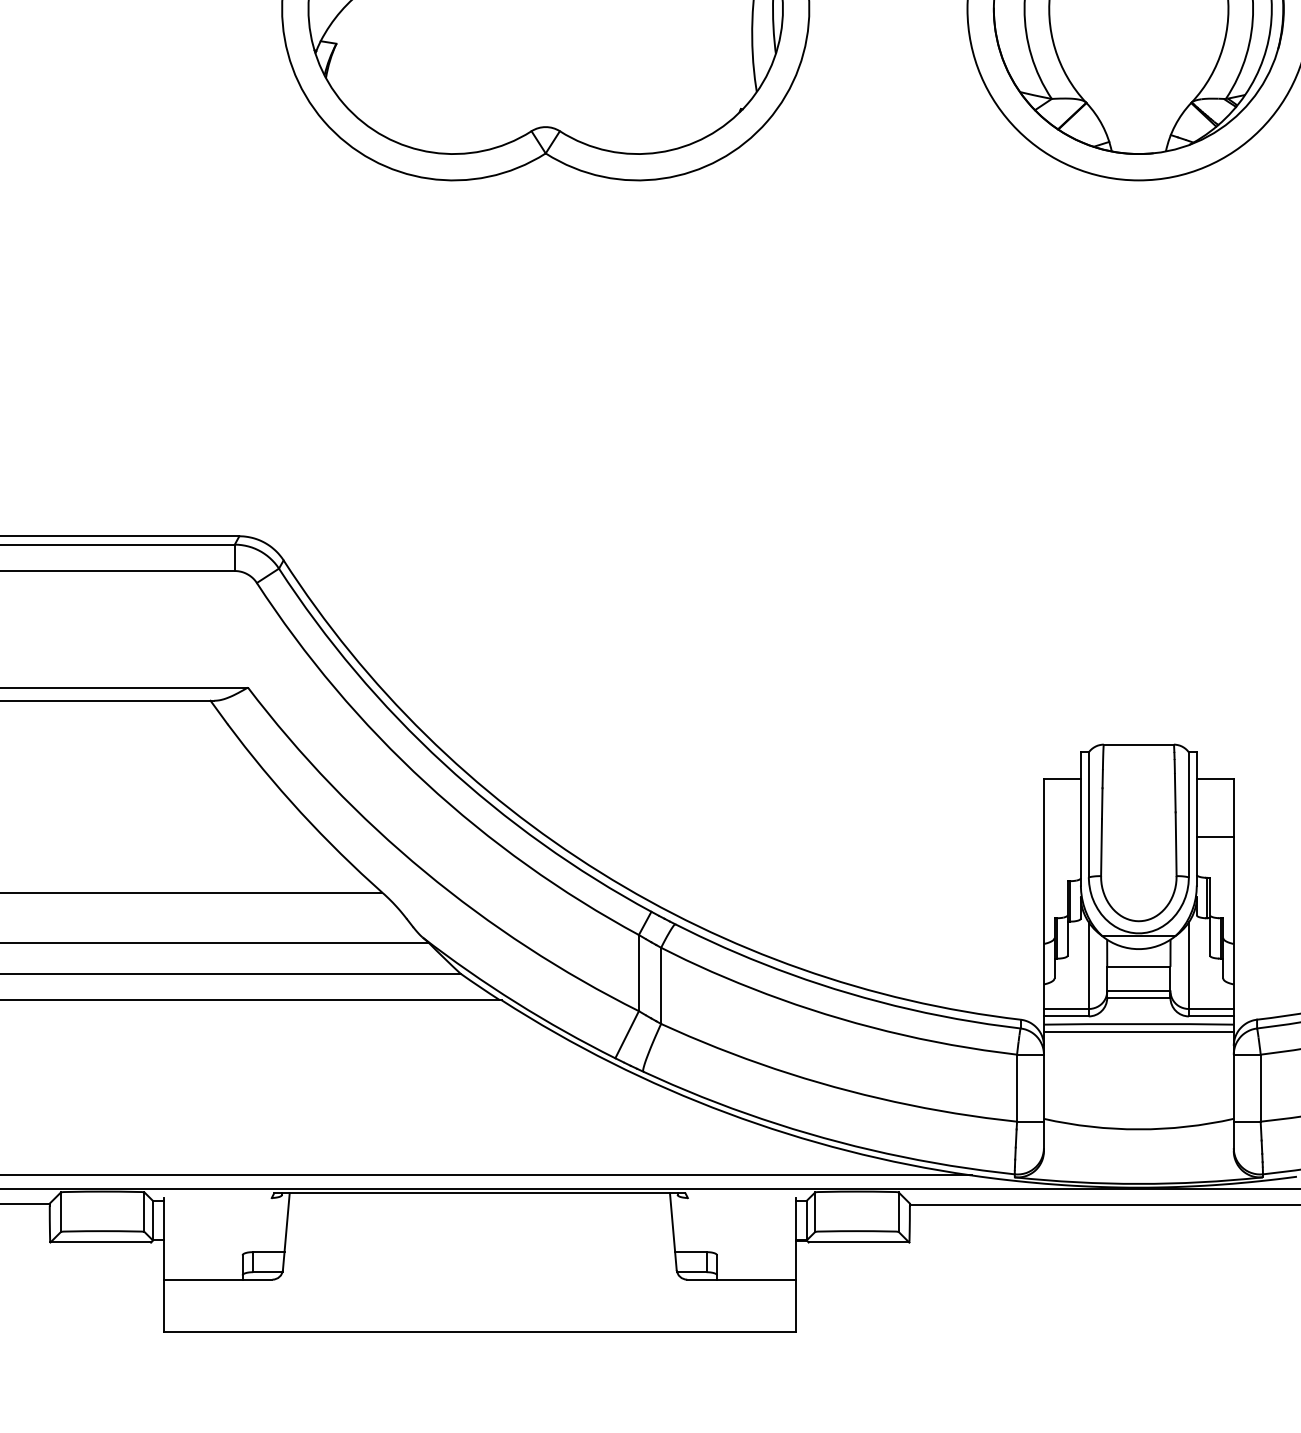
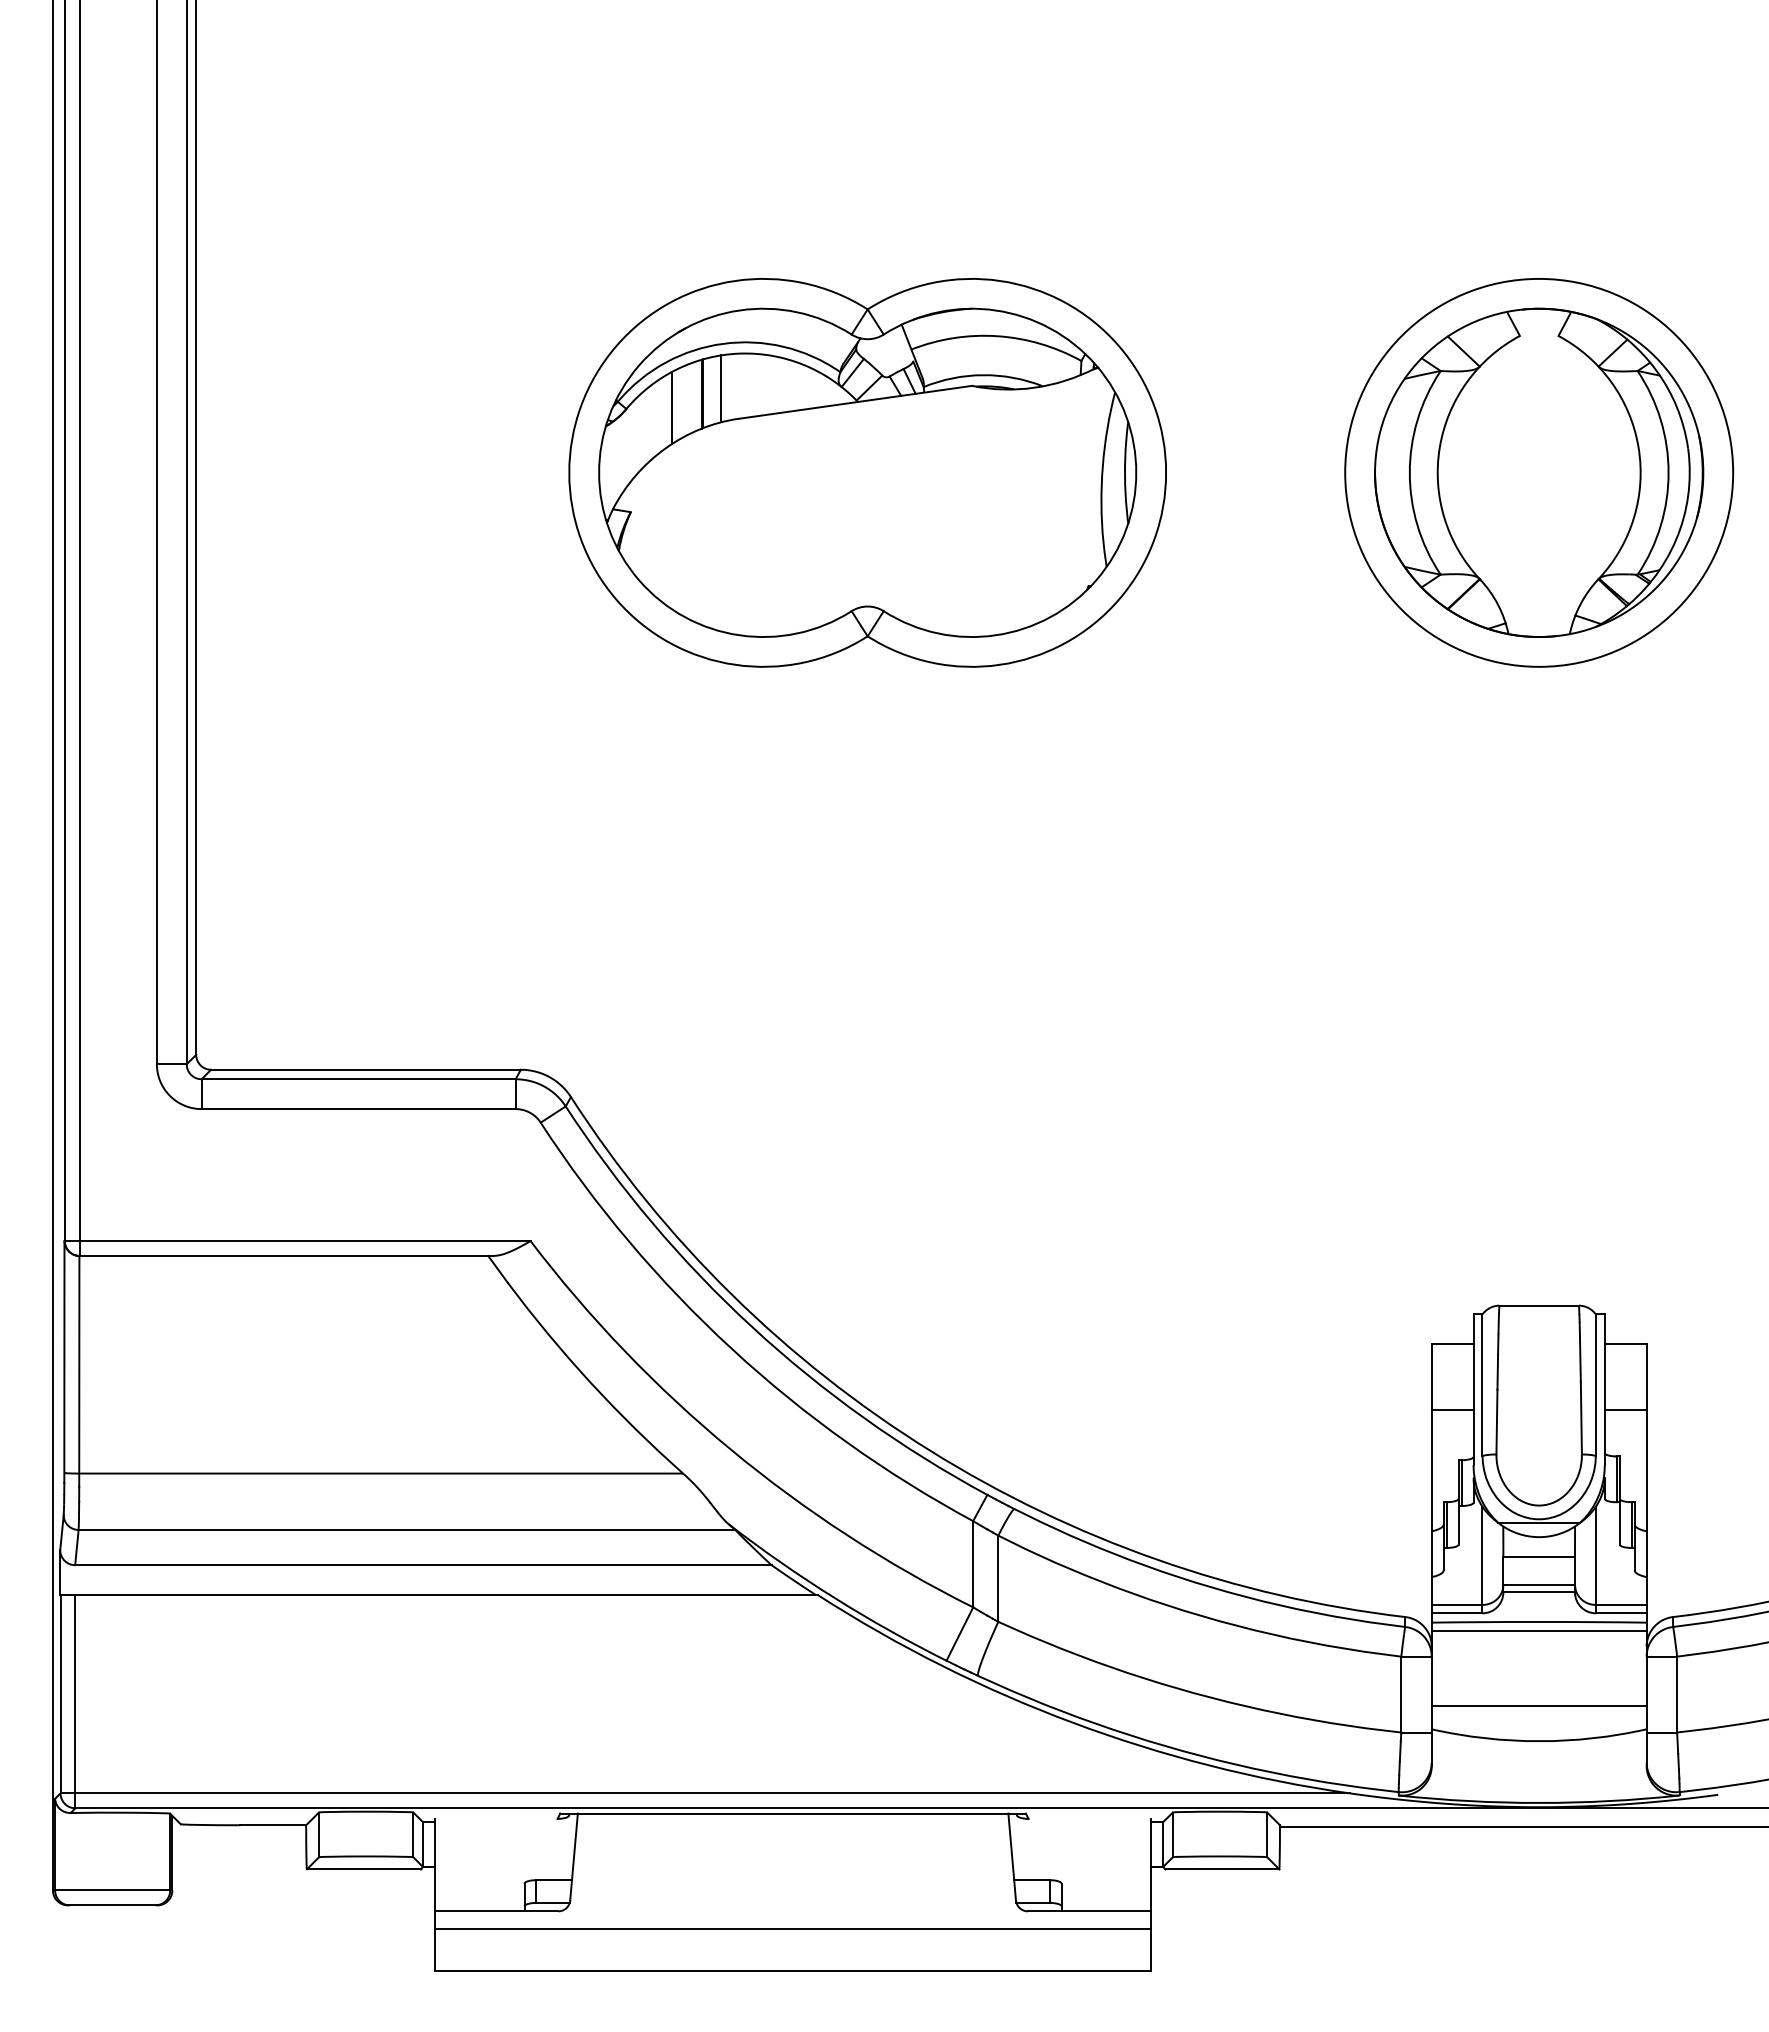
line: (1062, 836) -> (1452, 1409), added
line: (1138, 1097) -> (1538, 1705), added
line: (479, 1295) -> (792, 1929), added

